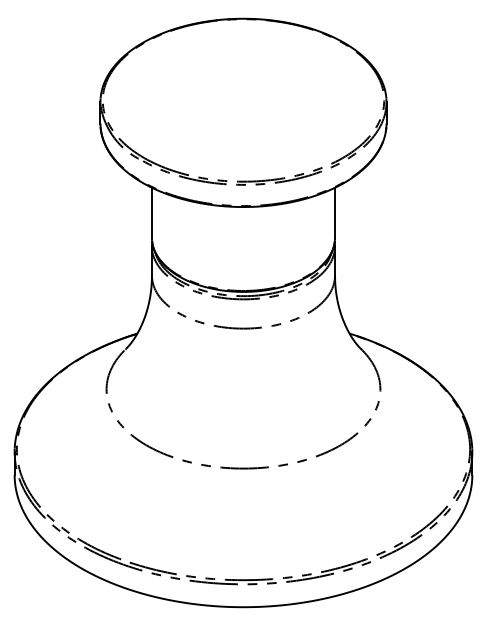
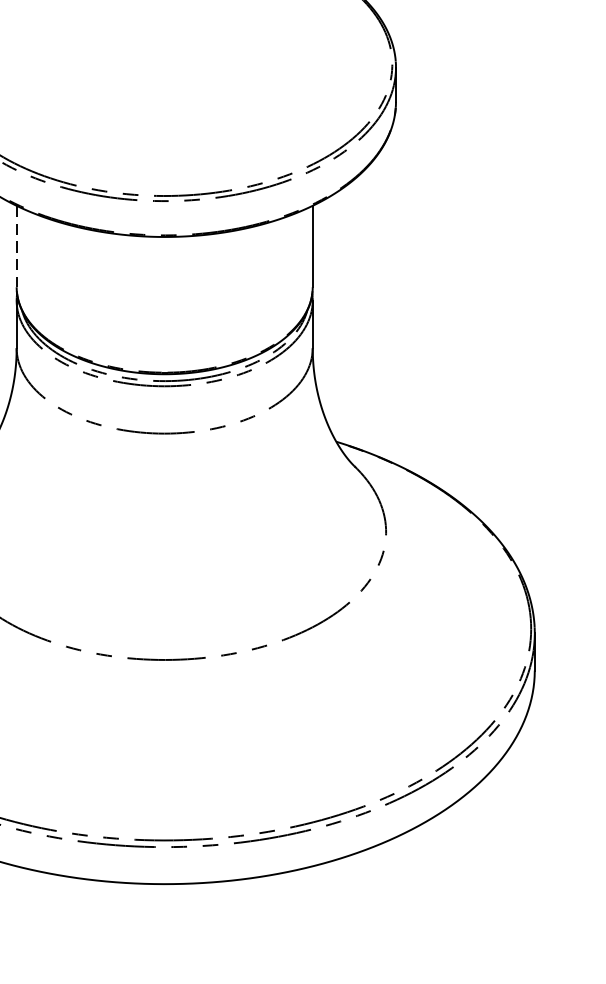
line: (151, 213) -> (15, 247), solid -> dashed

